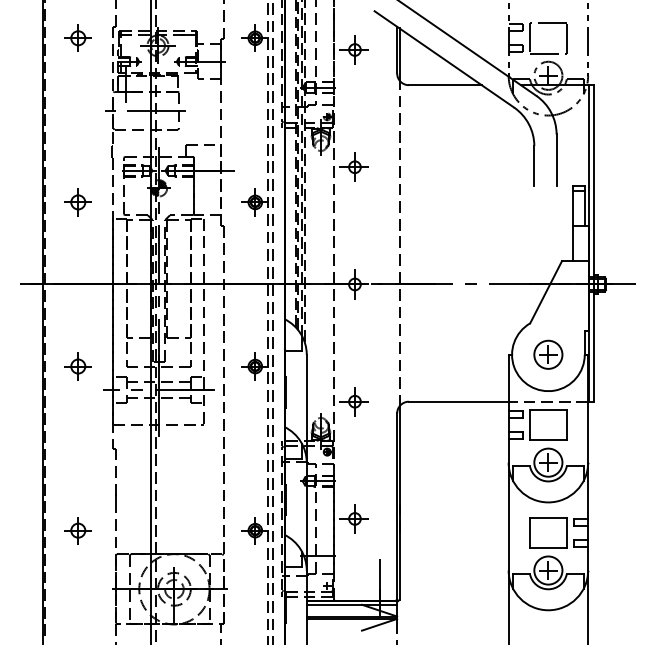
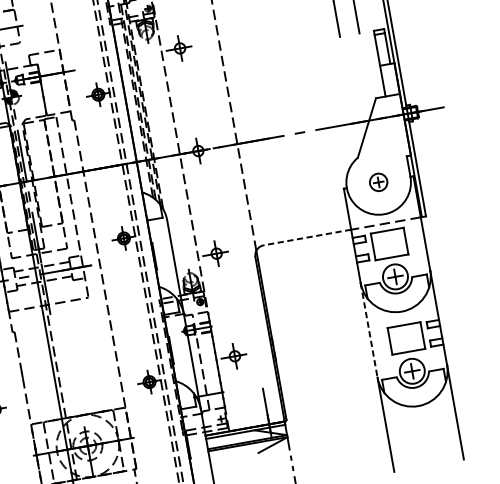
part: (548, 354) -> (378, 182), size x0.7
line: (458, 401) -> (307, 237), solid -> dashed
line: (508, 516) -> (368, 330), solid -> dashed

